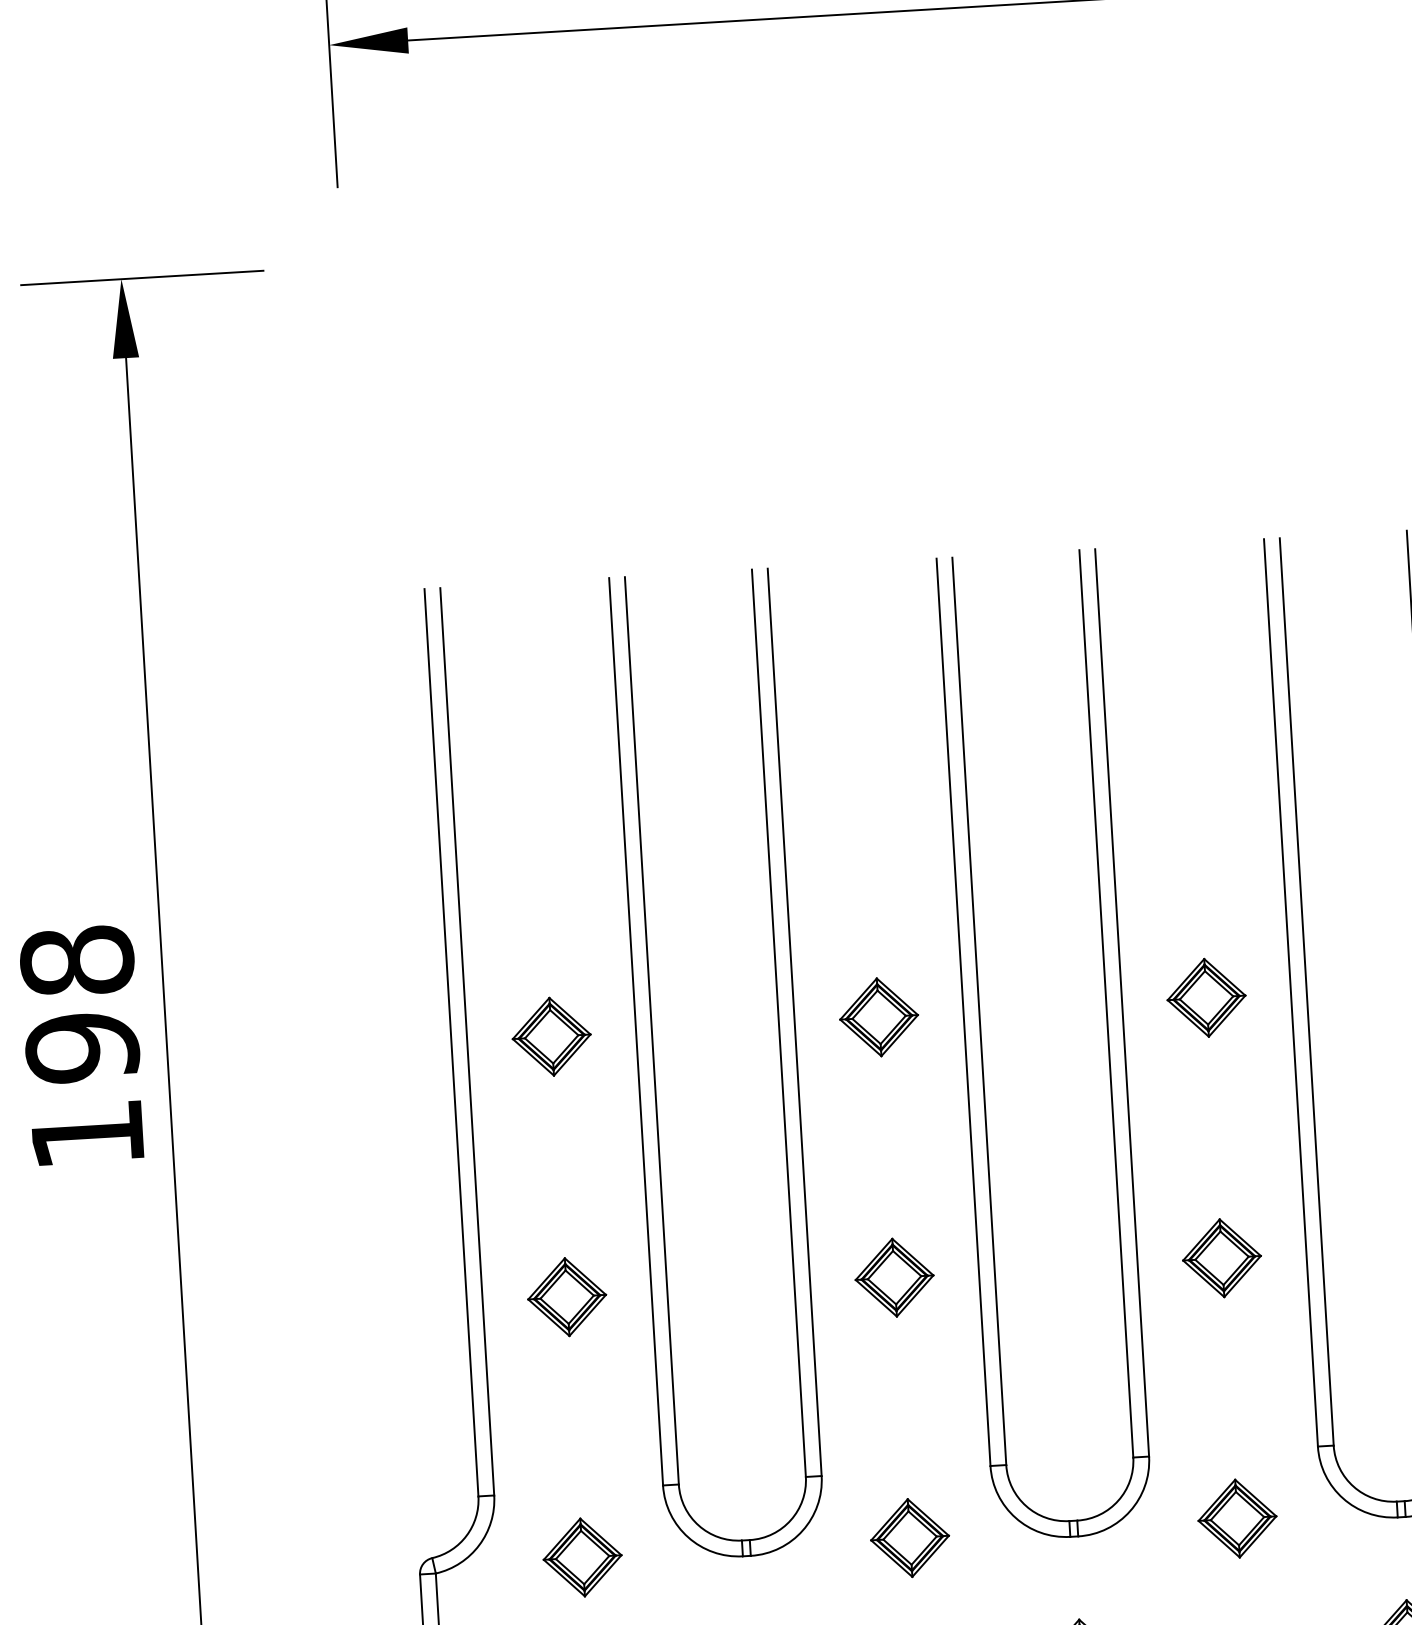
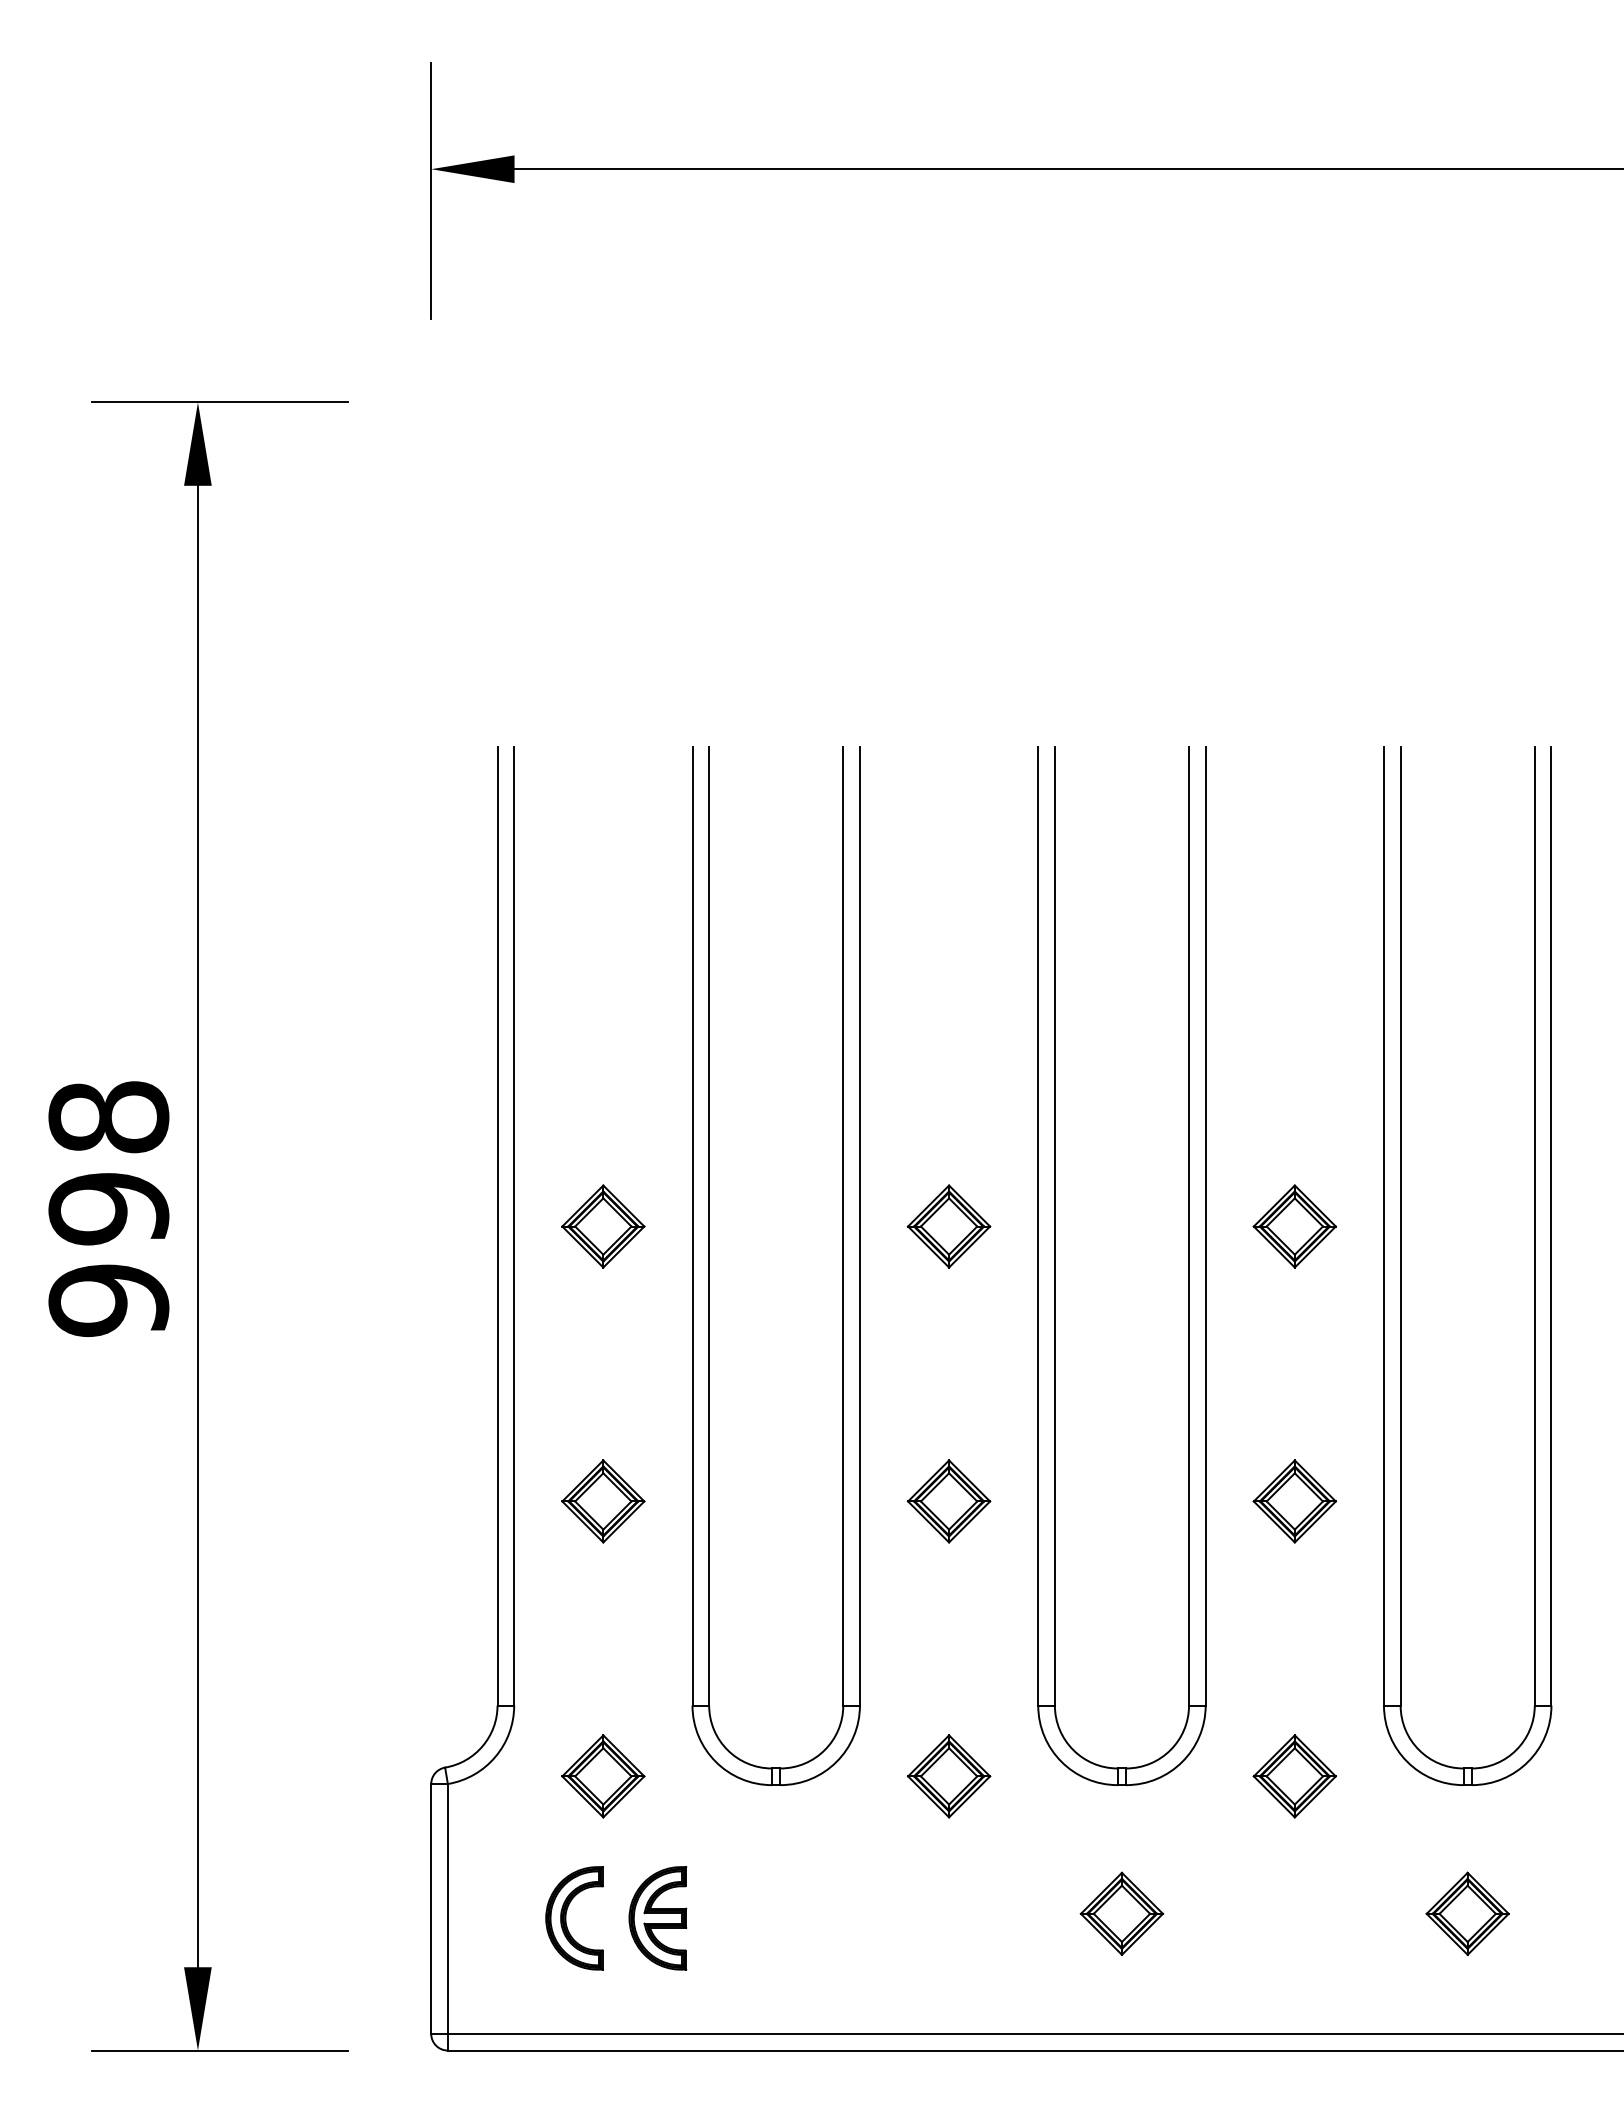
text: (87, 1134) -> (108, 1300), 198 -> 998

